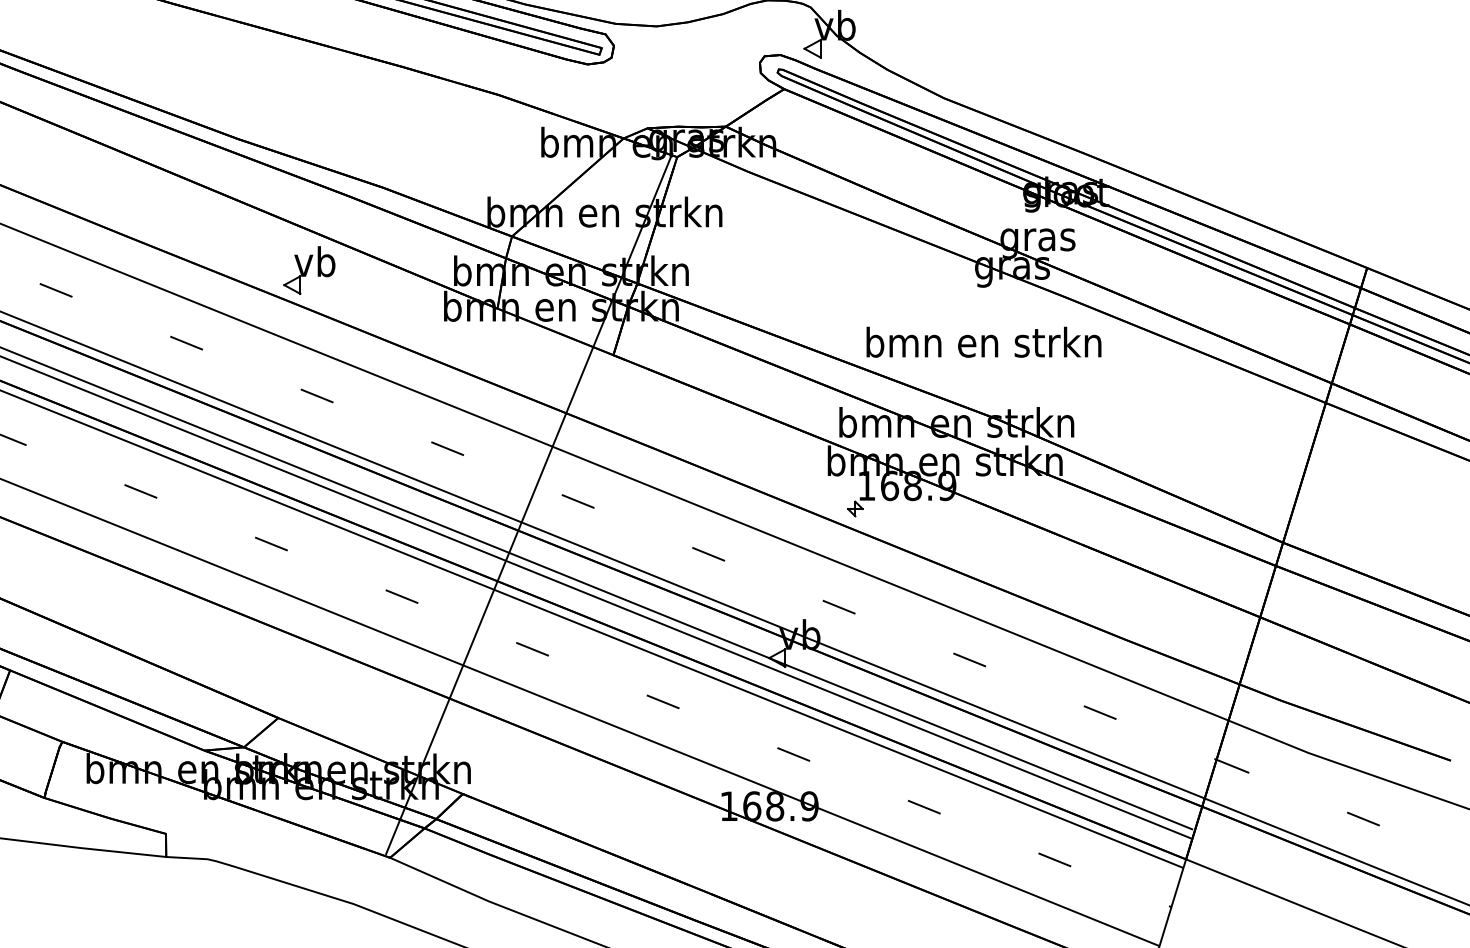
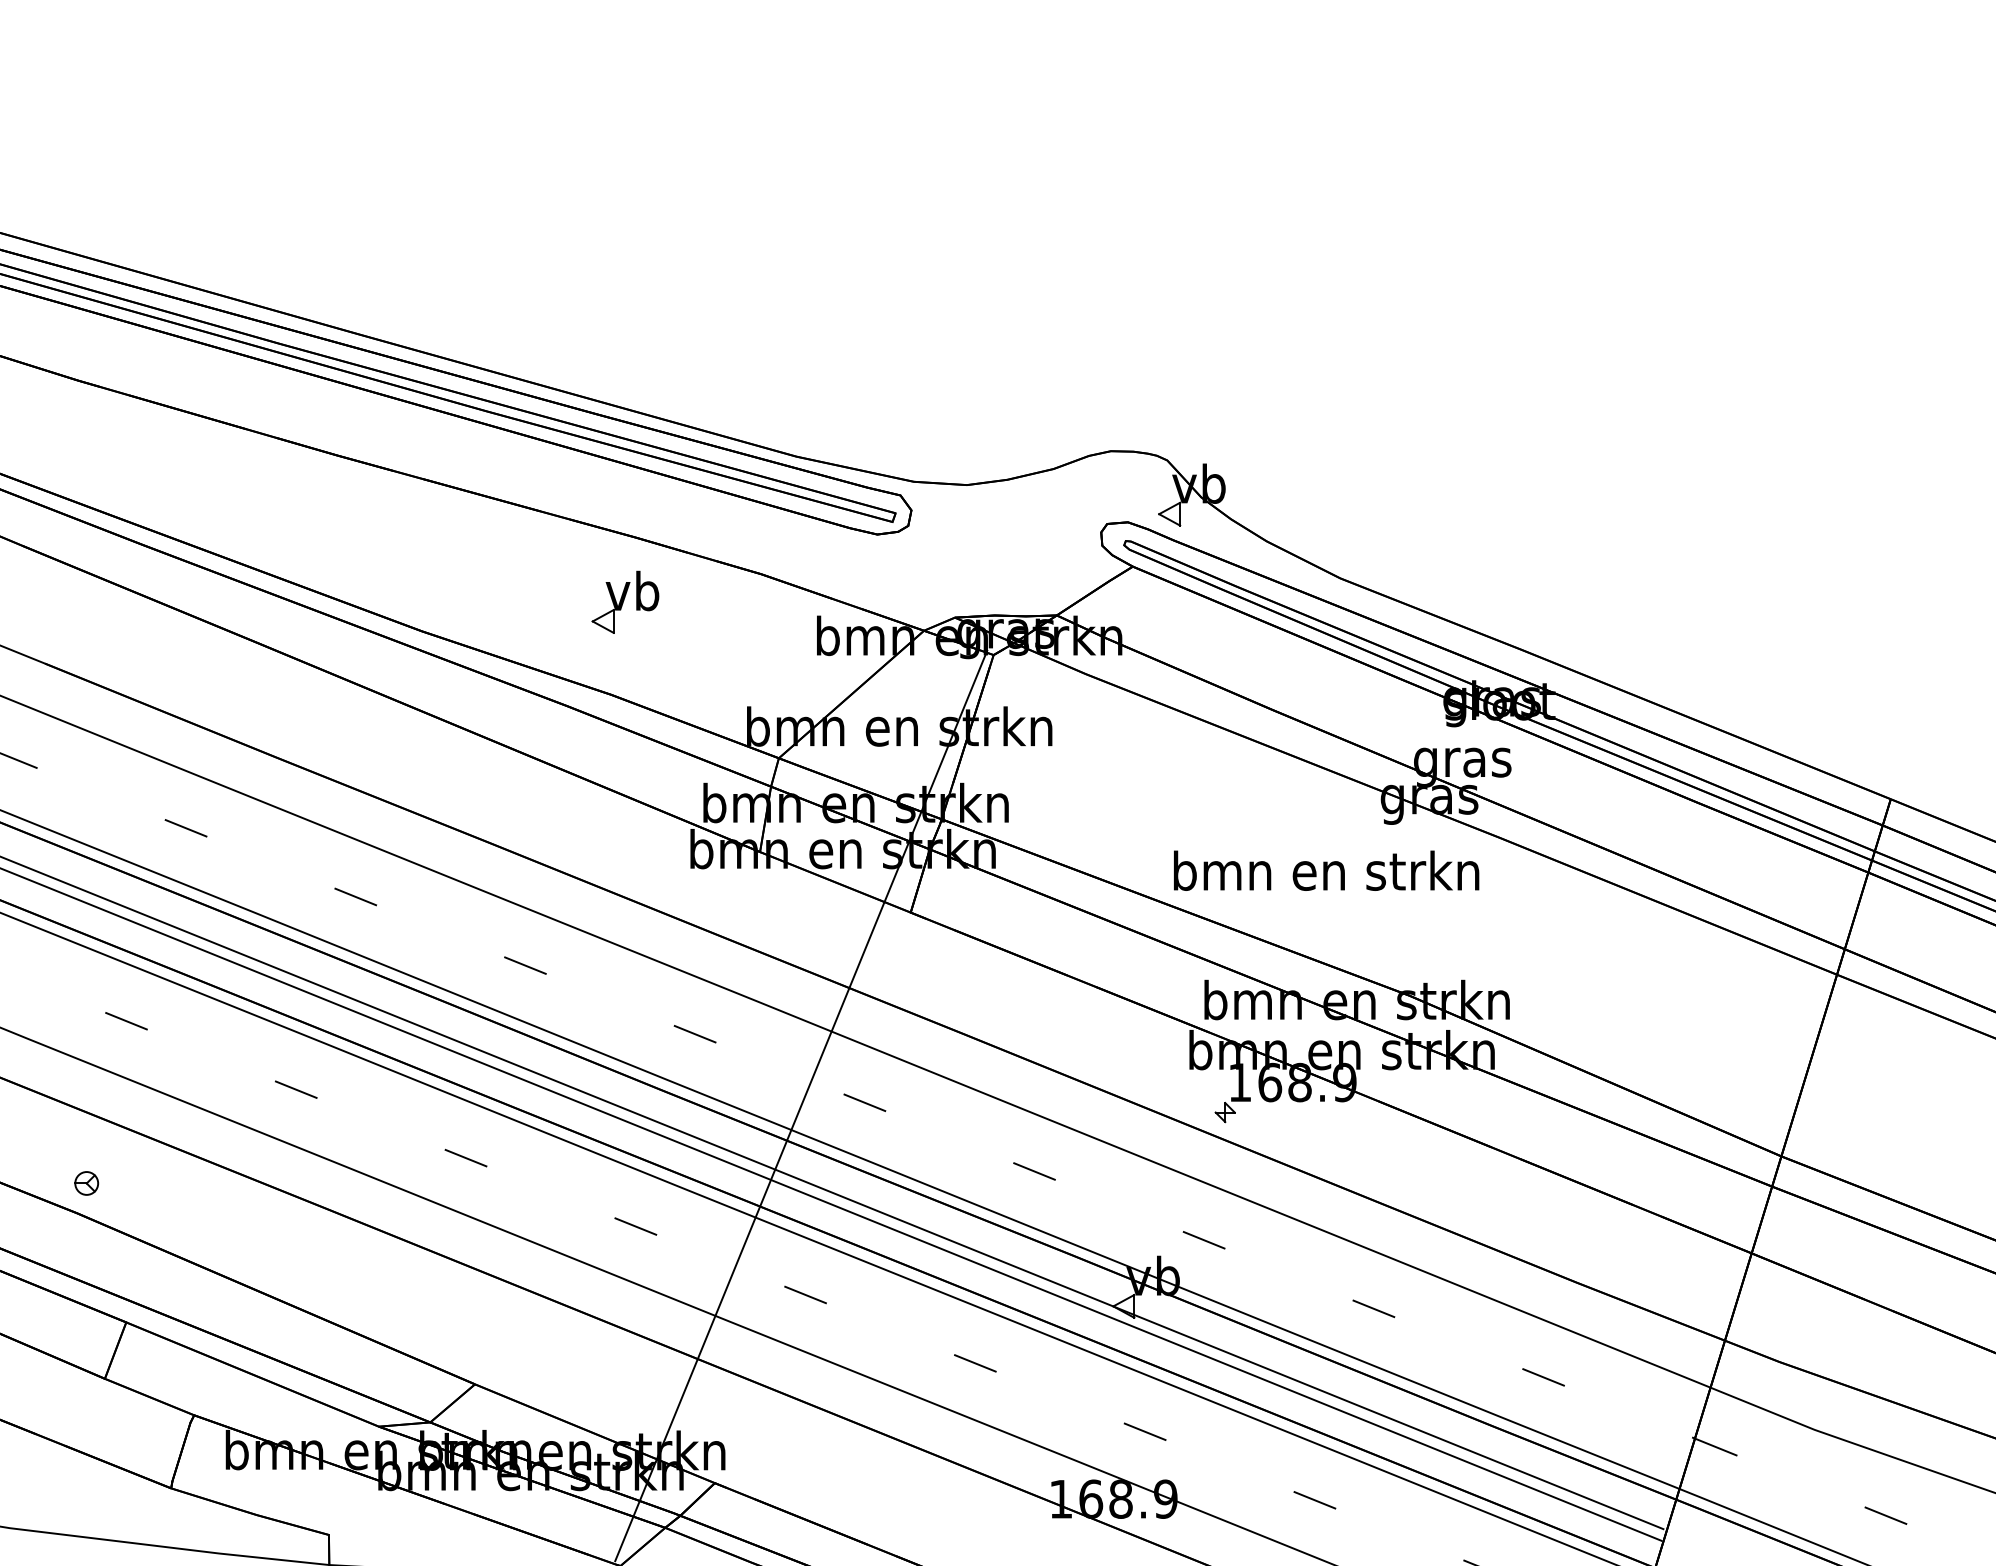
part: (309, 269) -> (625, 601), moved
text: (983, 342) -> (1326, 870), moved

